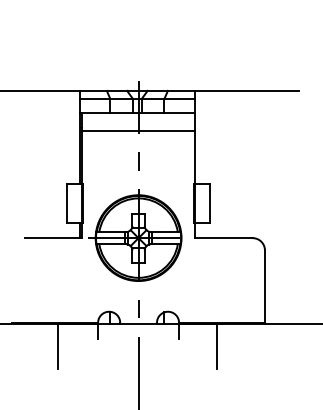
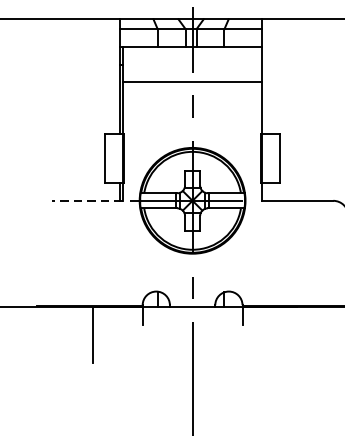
line: (138, 131) -> (192, 81), moved
line: (53, 238) -> (87, 201), solid -> dashed
line: (217, 346) -> (289, 334), removed

